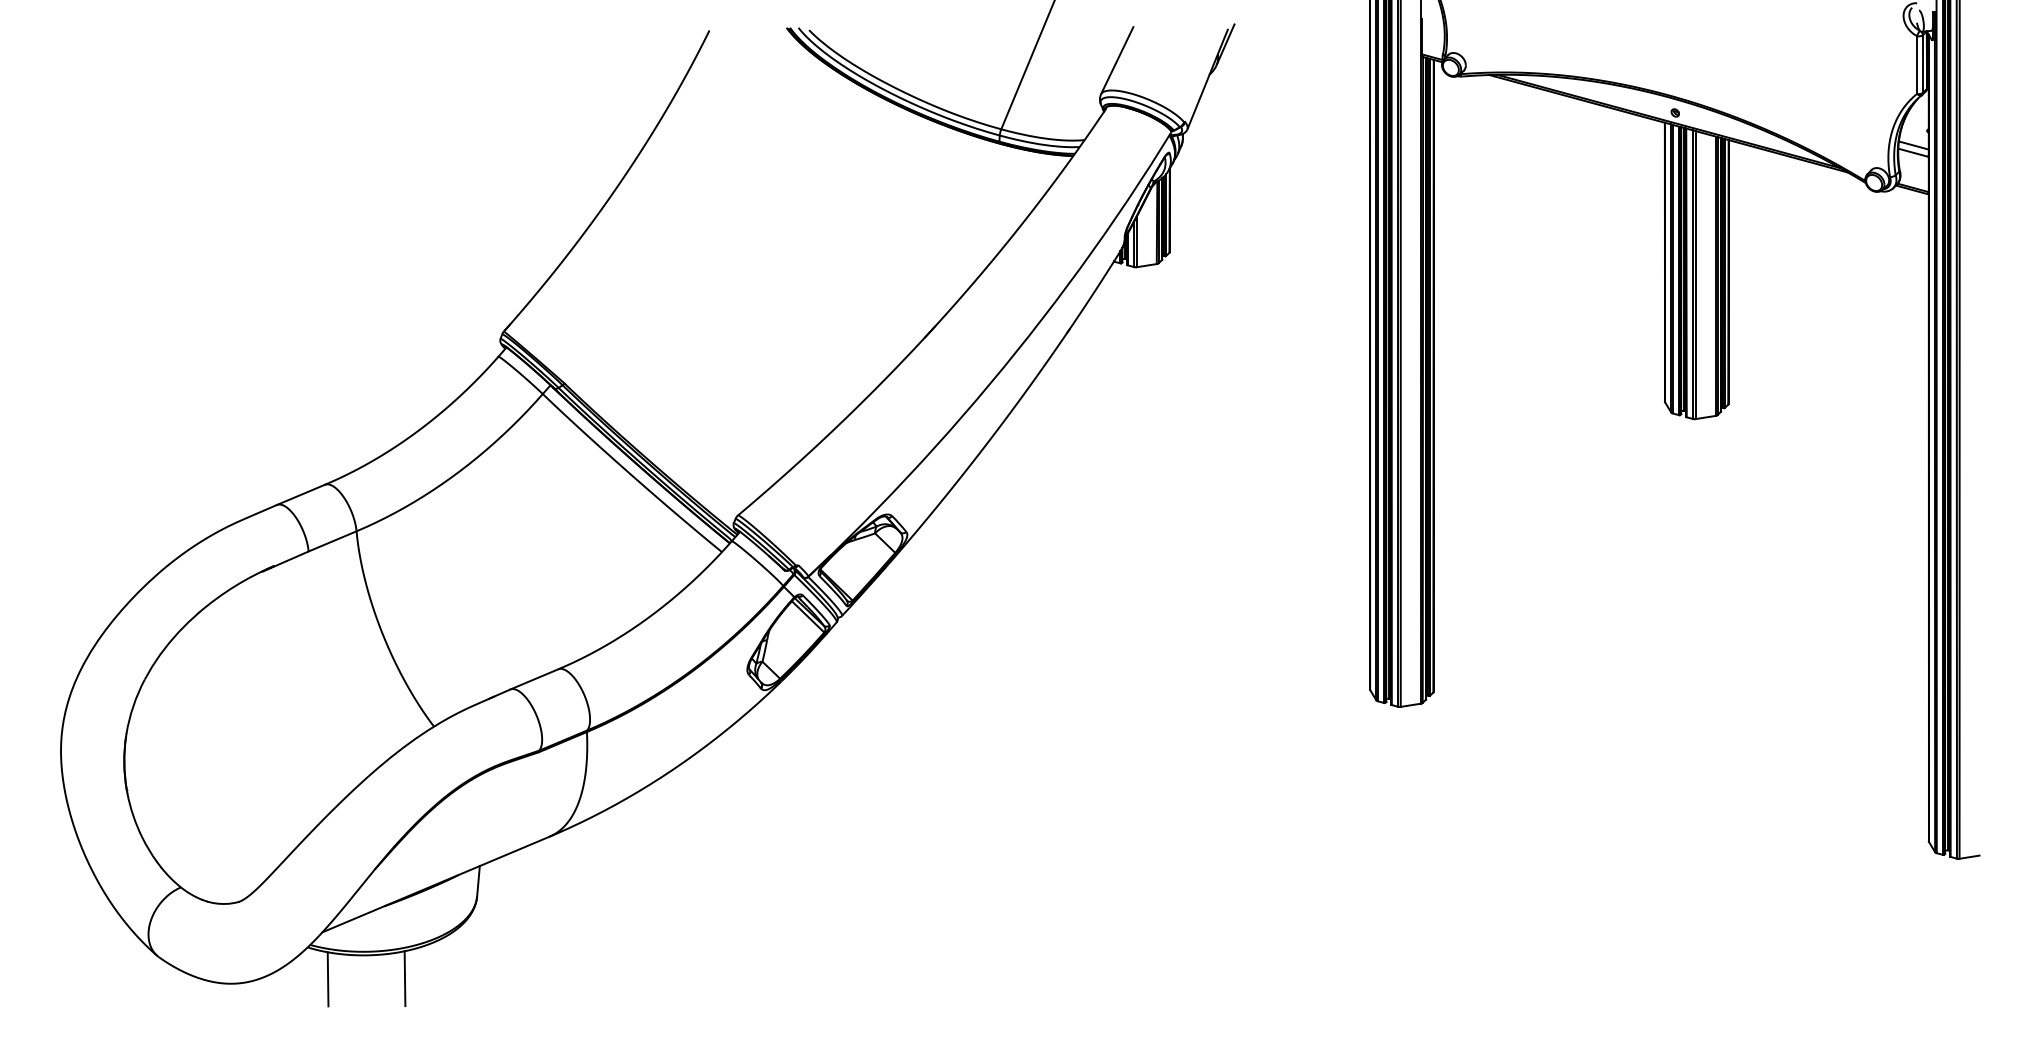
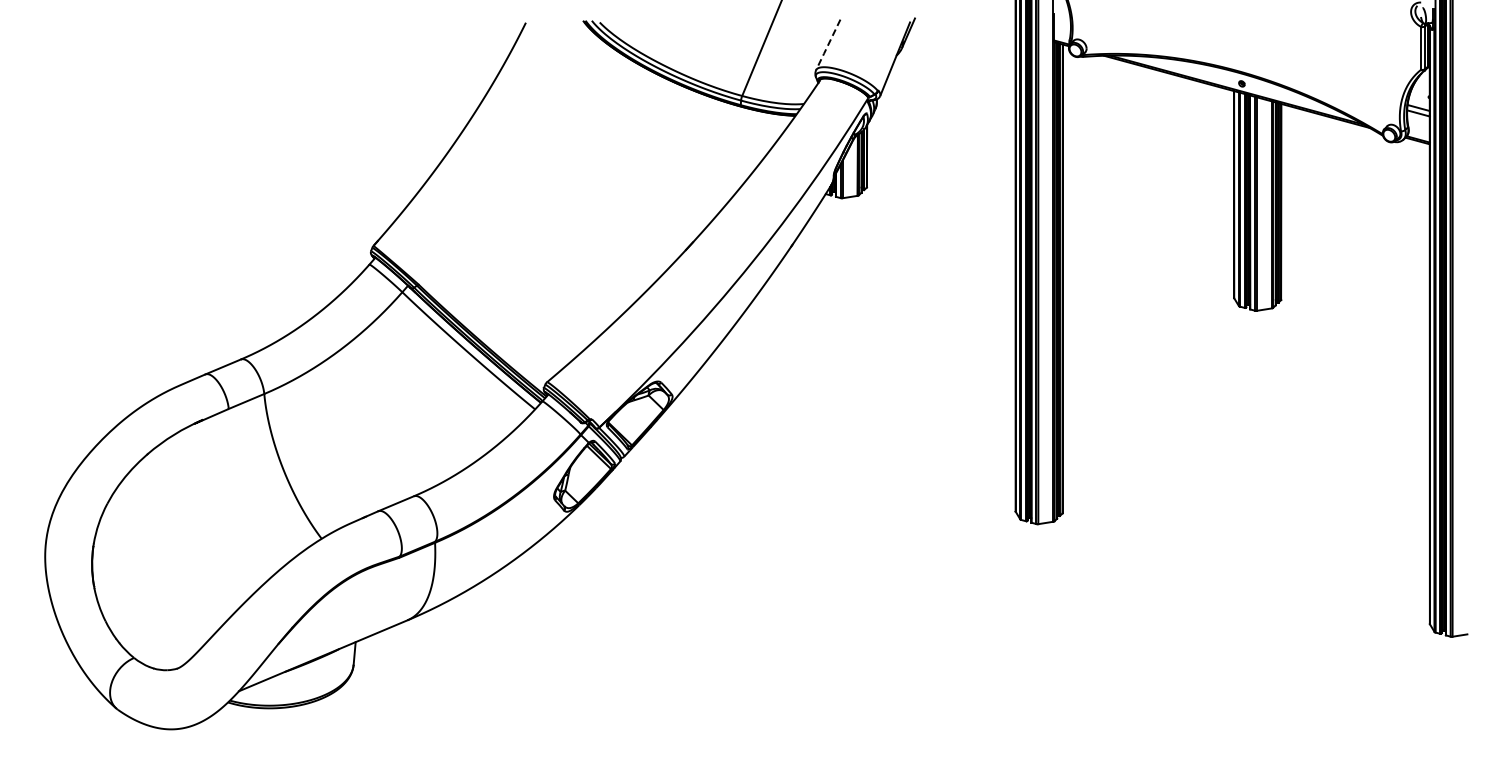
line: (1117, 61) -> (828, 45), solid -> dashed
line: (404, 978) -> (299, 725), removed
line: (327, 979) -> (242, 726), removed

